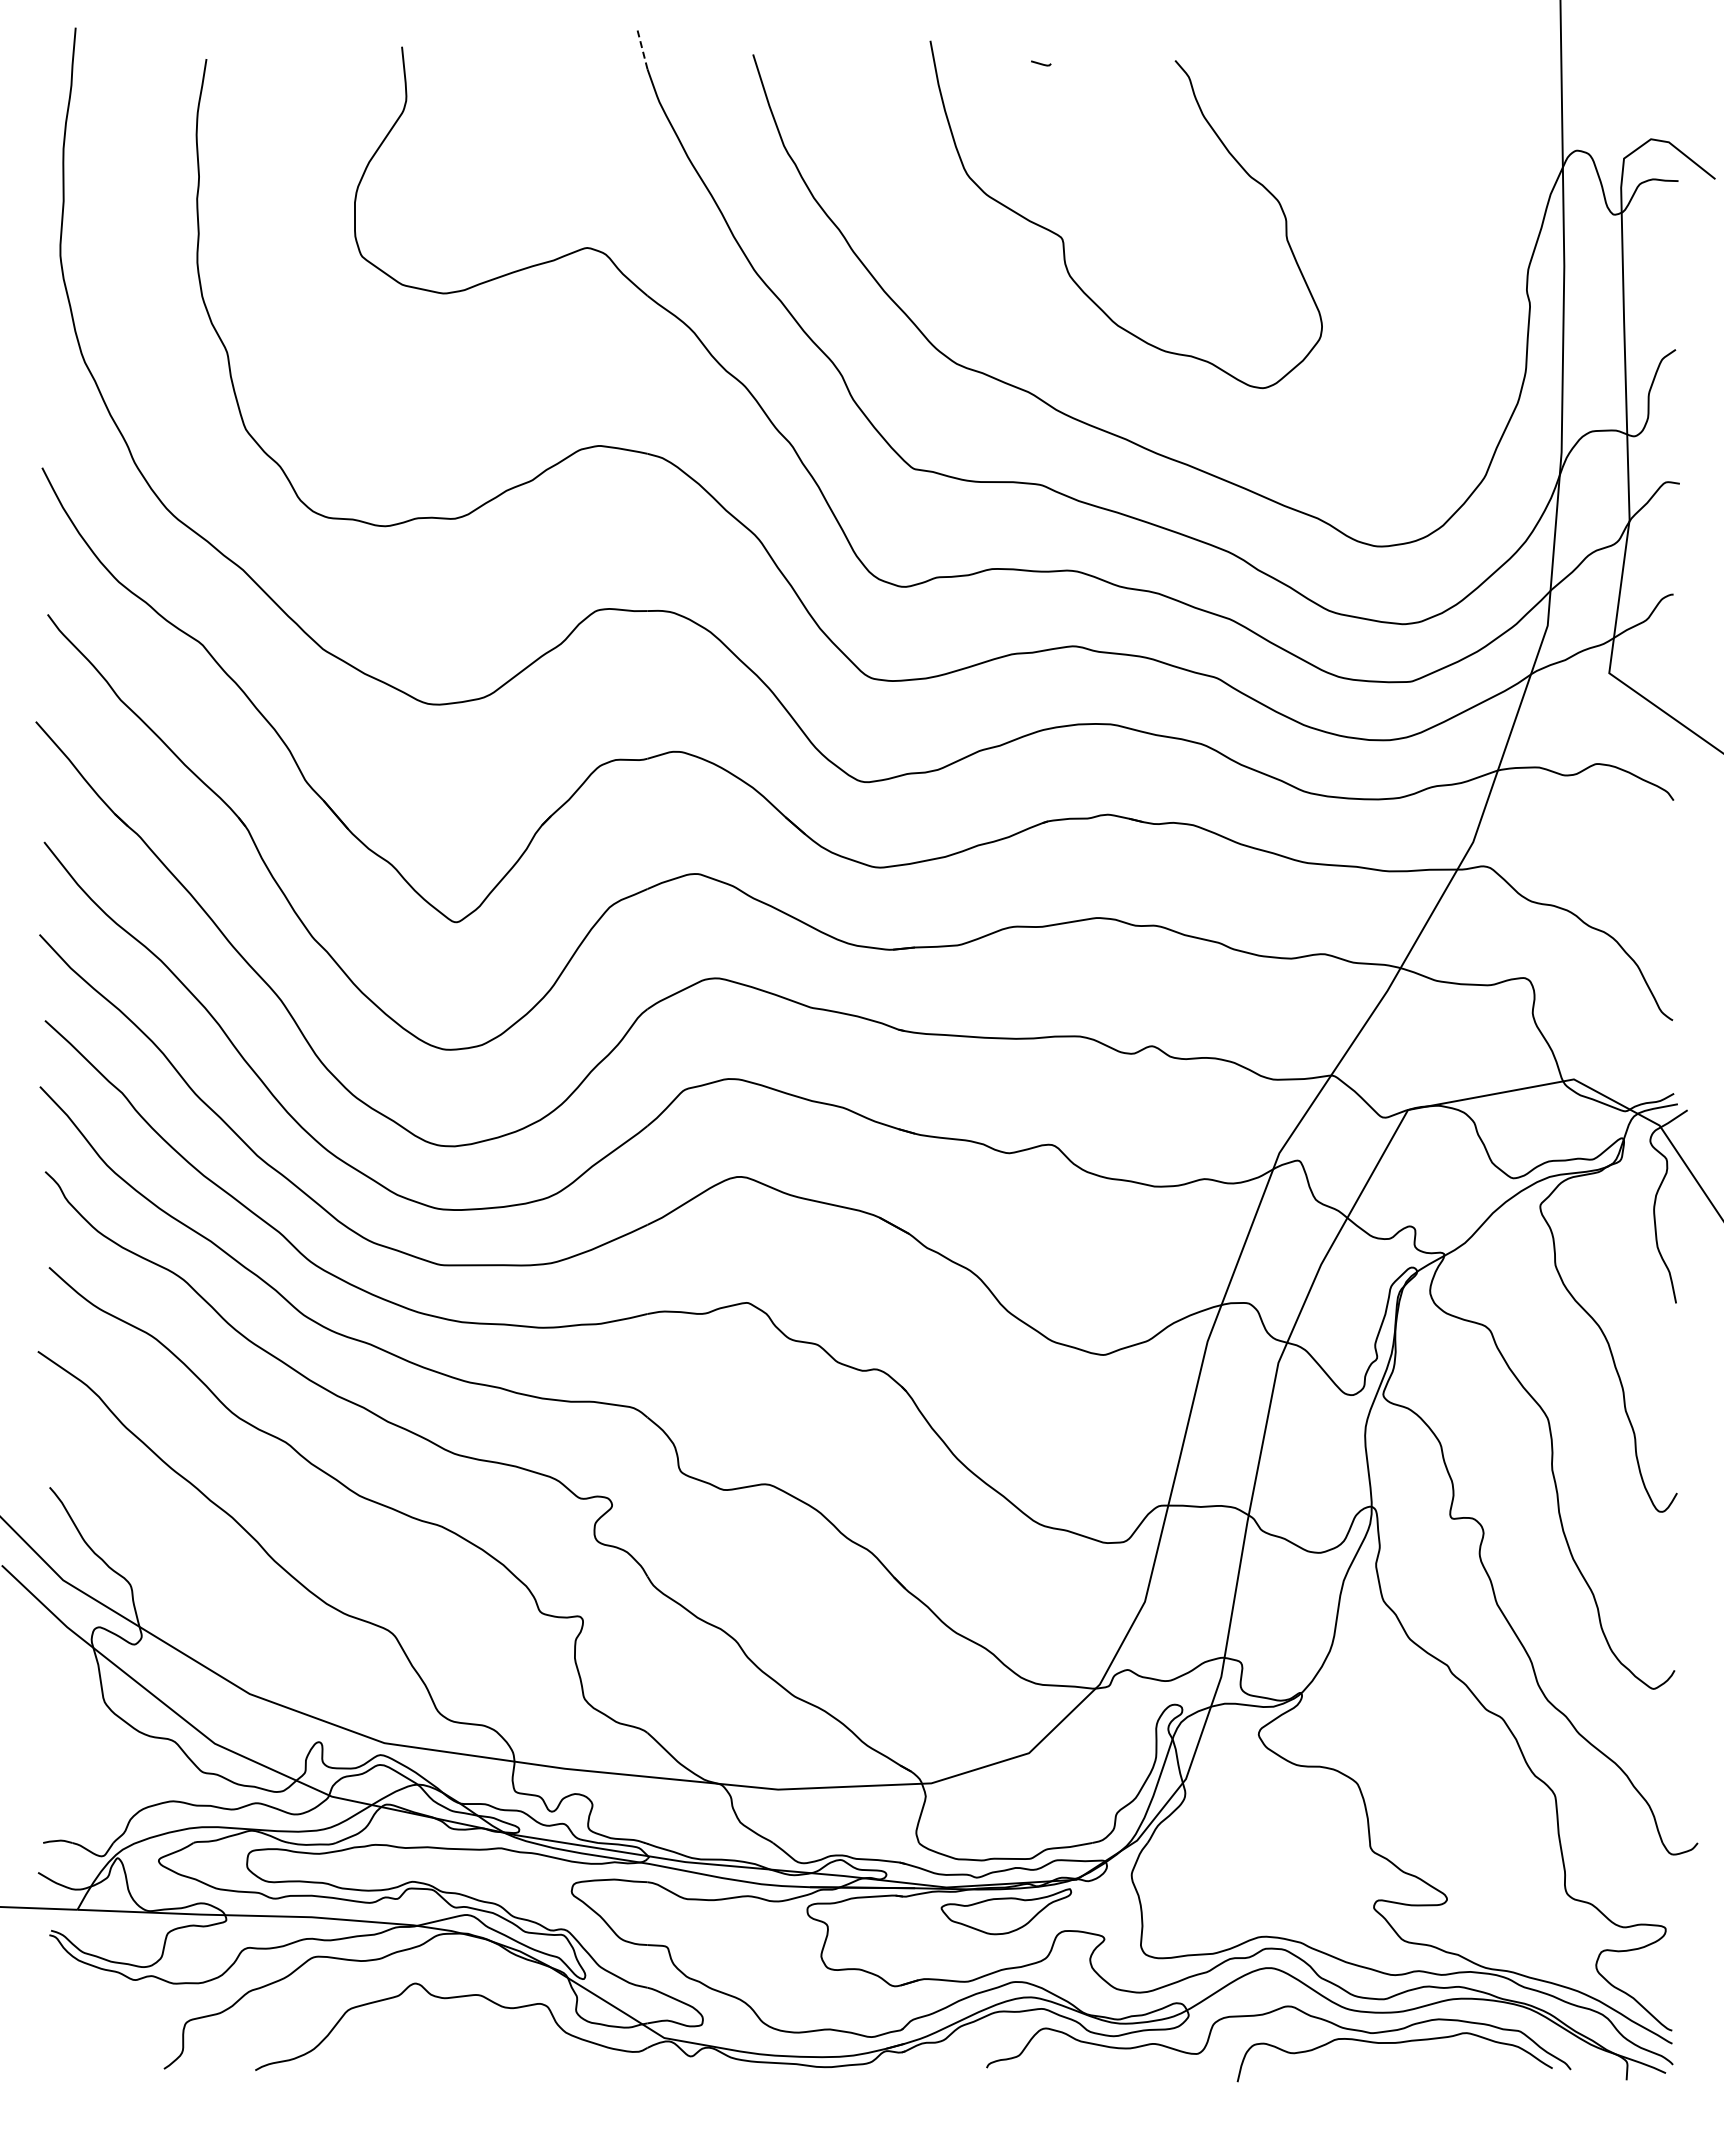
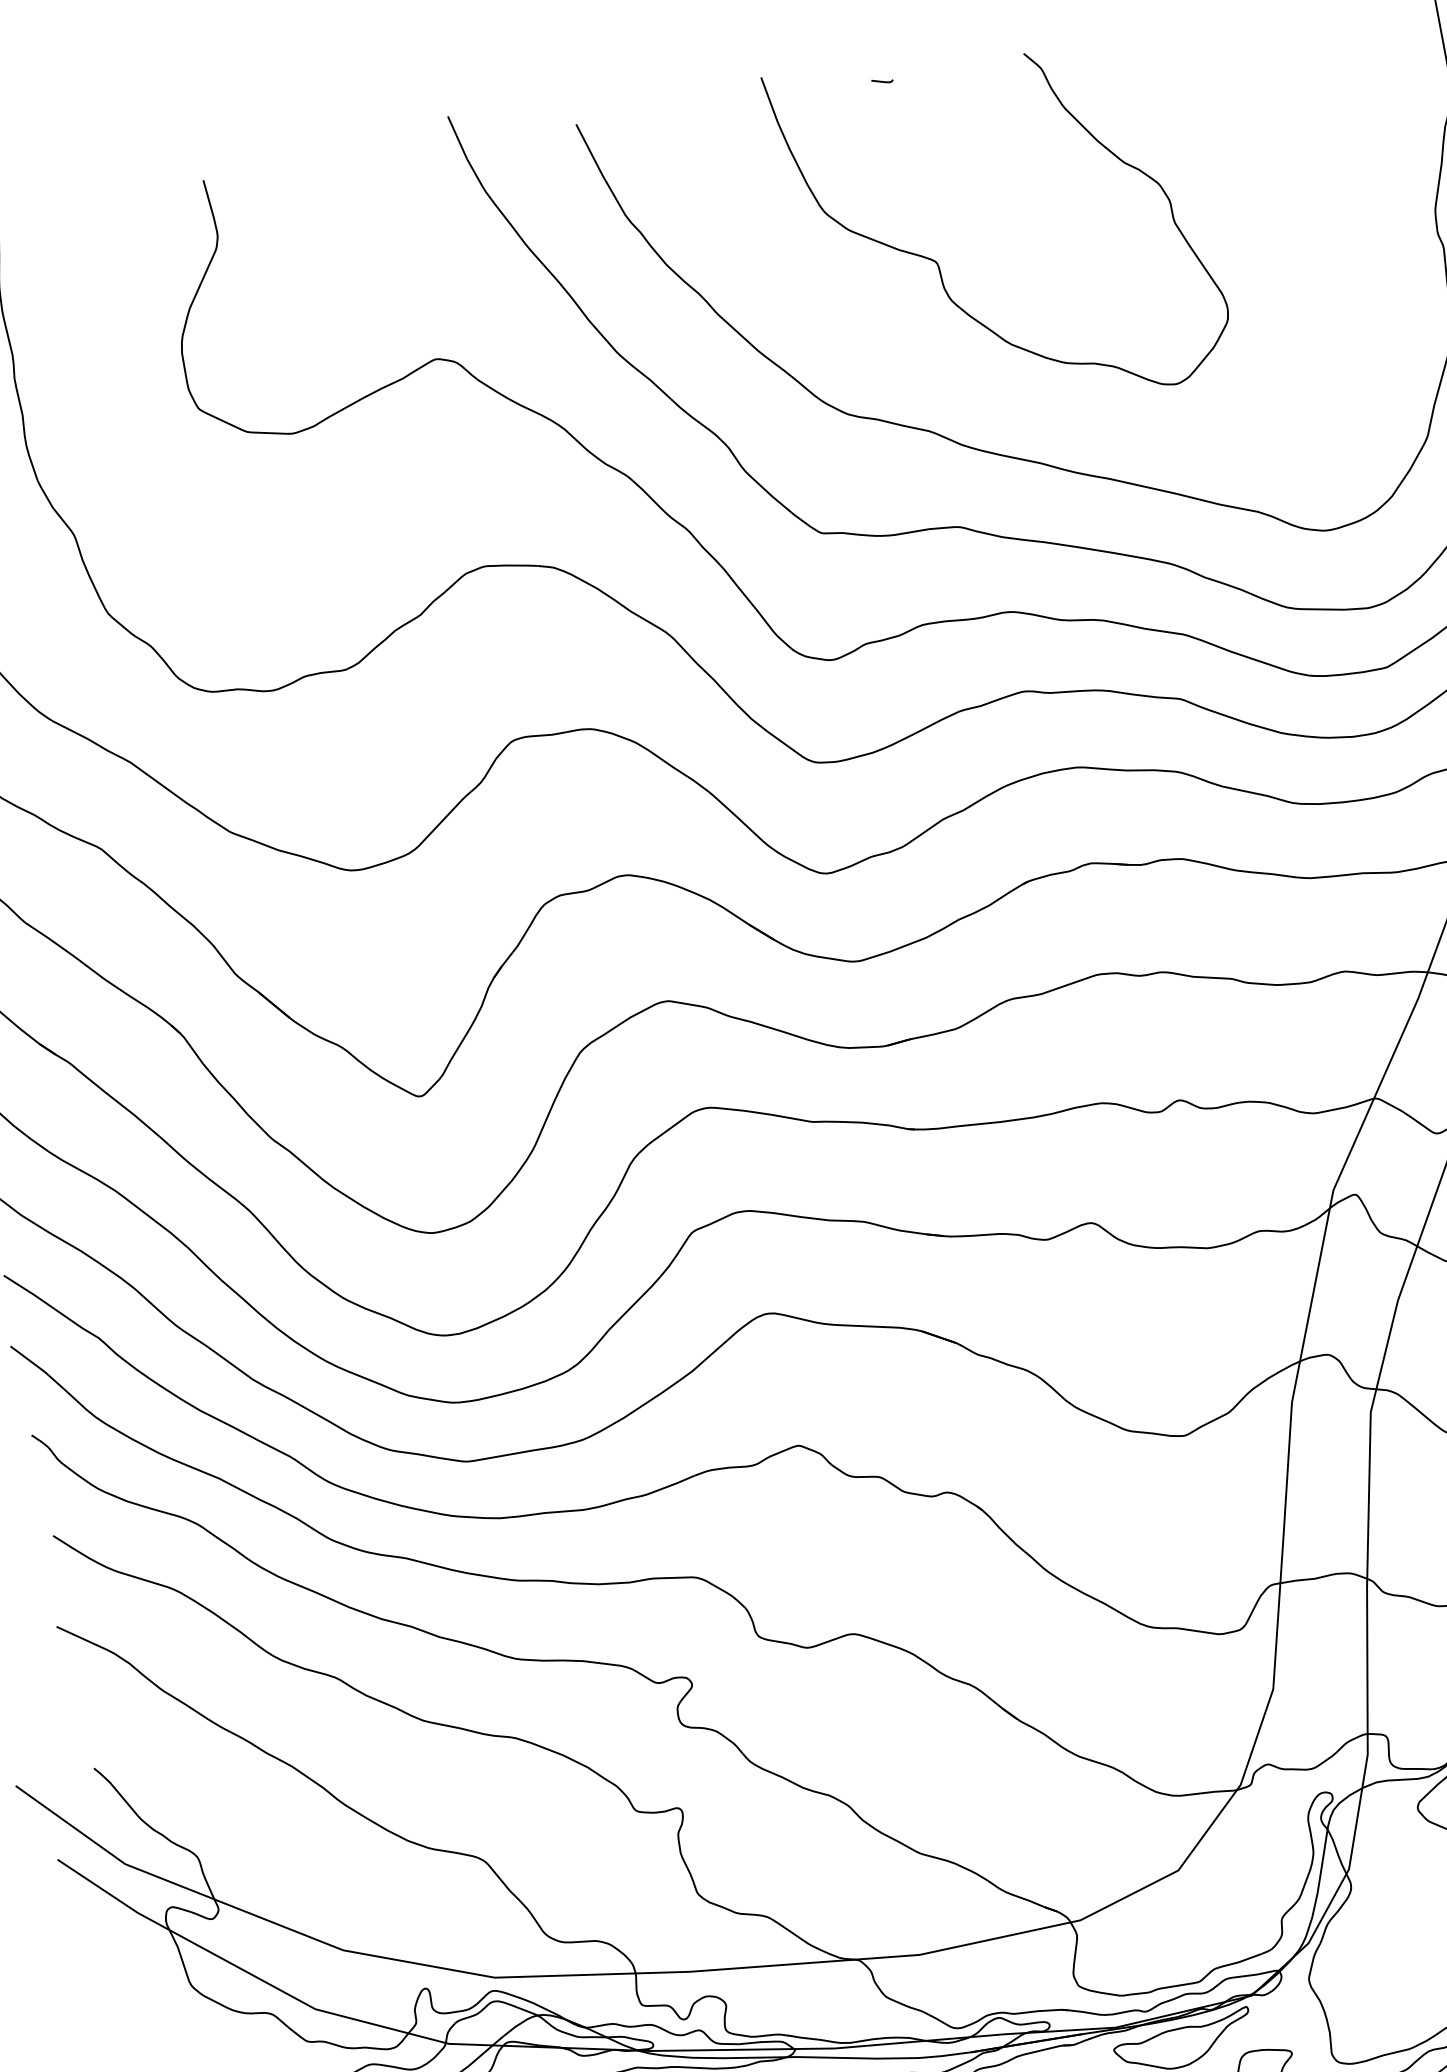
line: (642, 48) -> (458, 138), dashed -> solid

